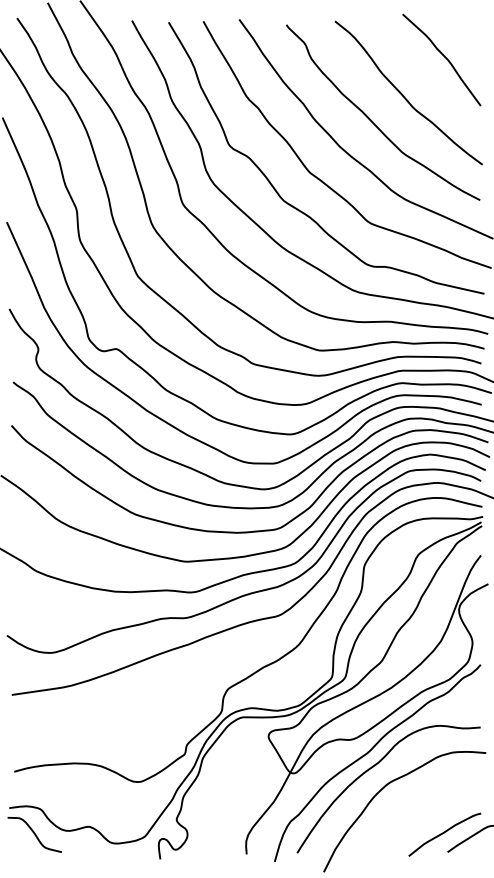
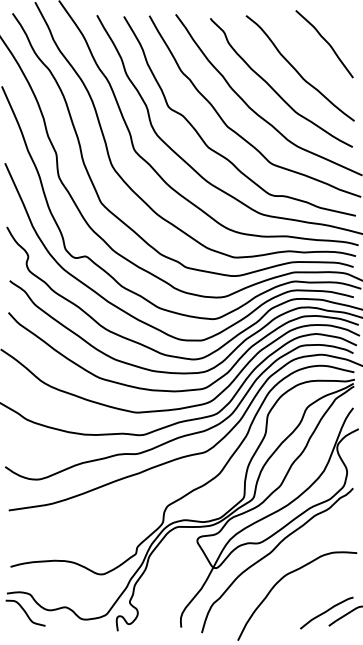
curve: (374, 767) -> (275, 563), removed

